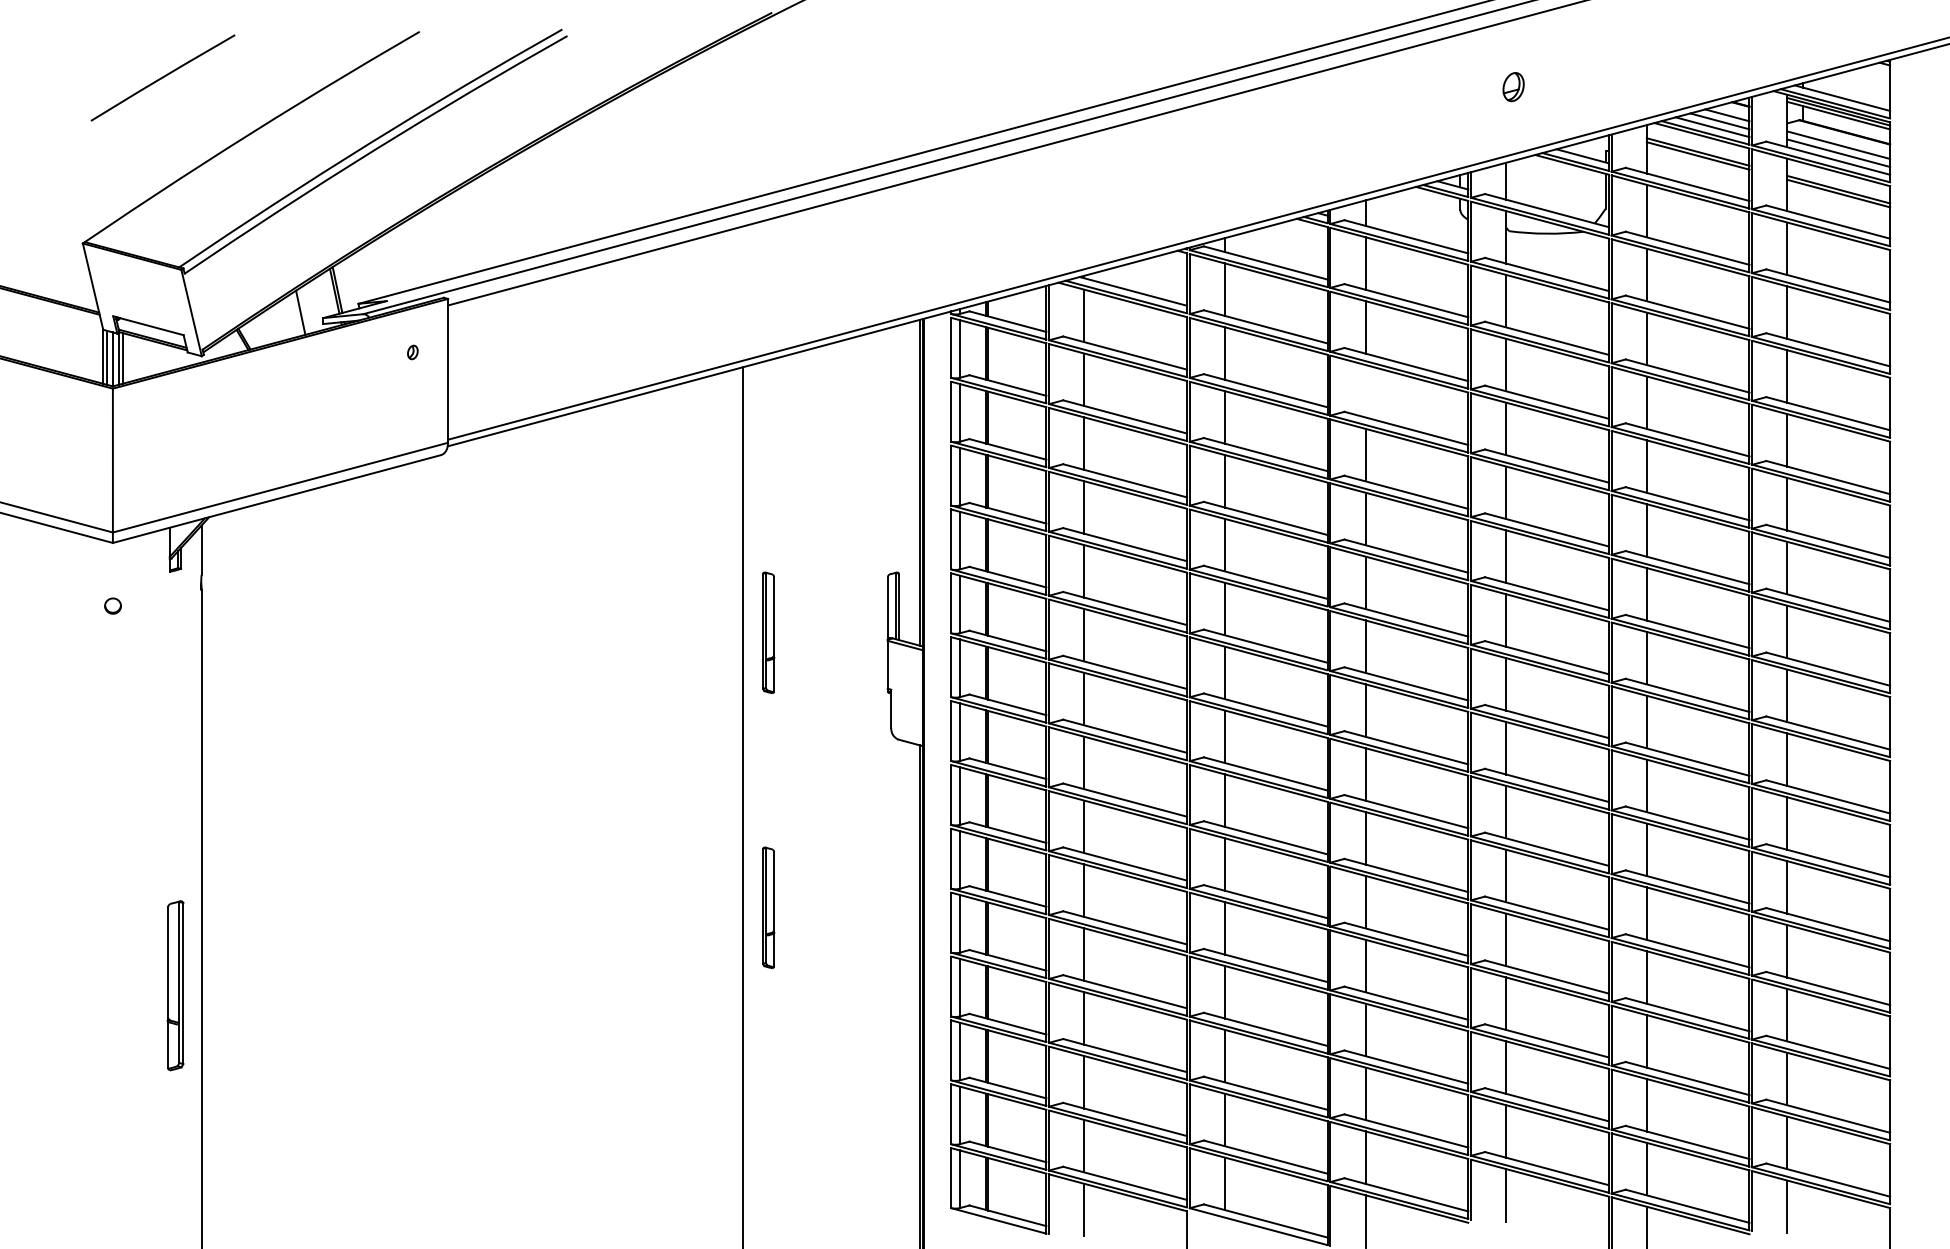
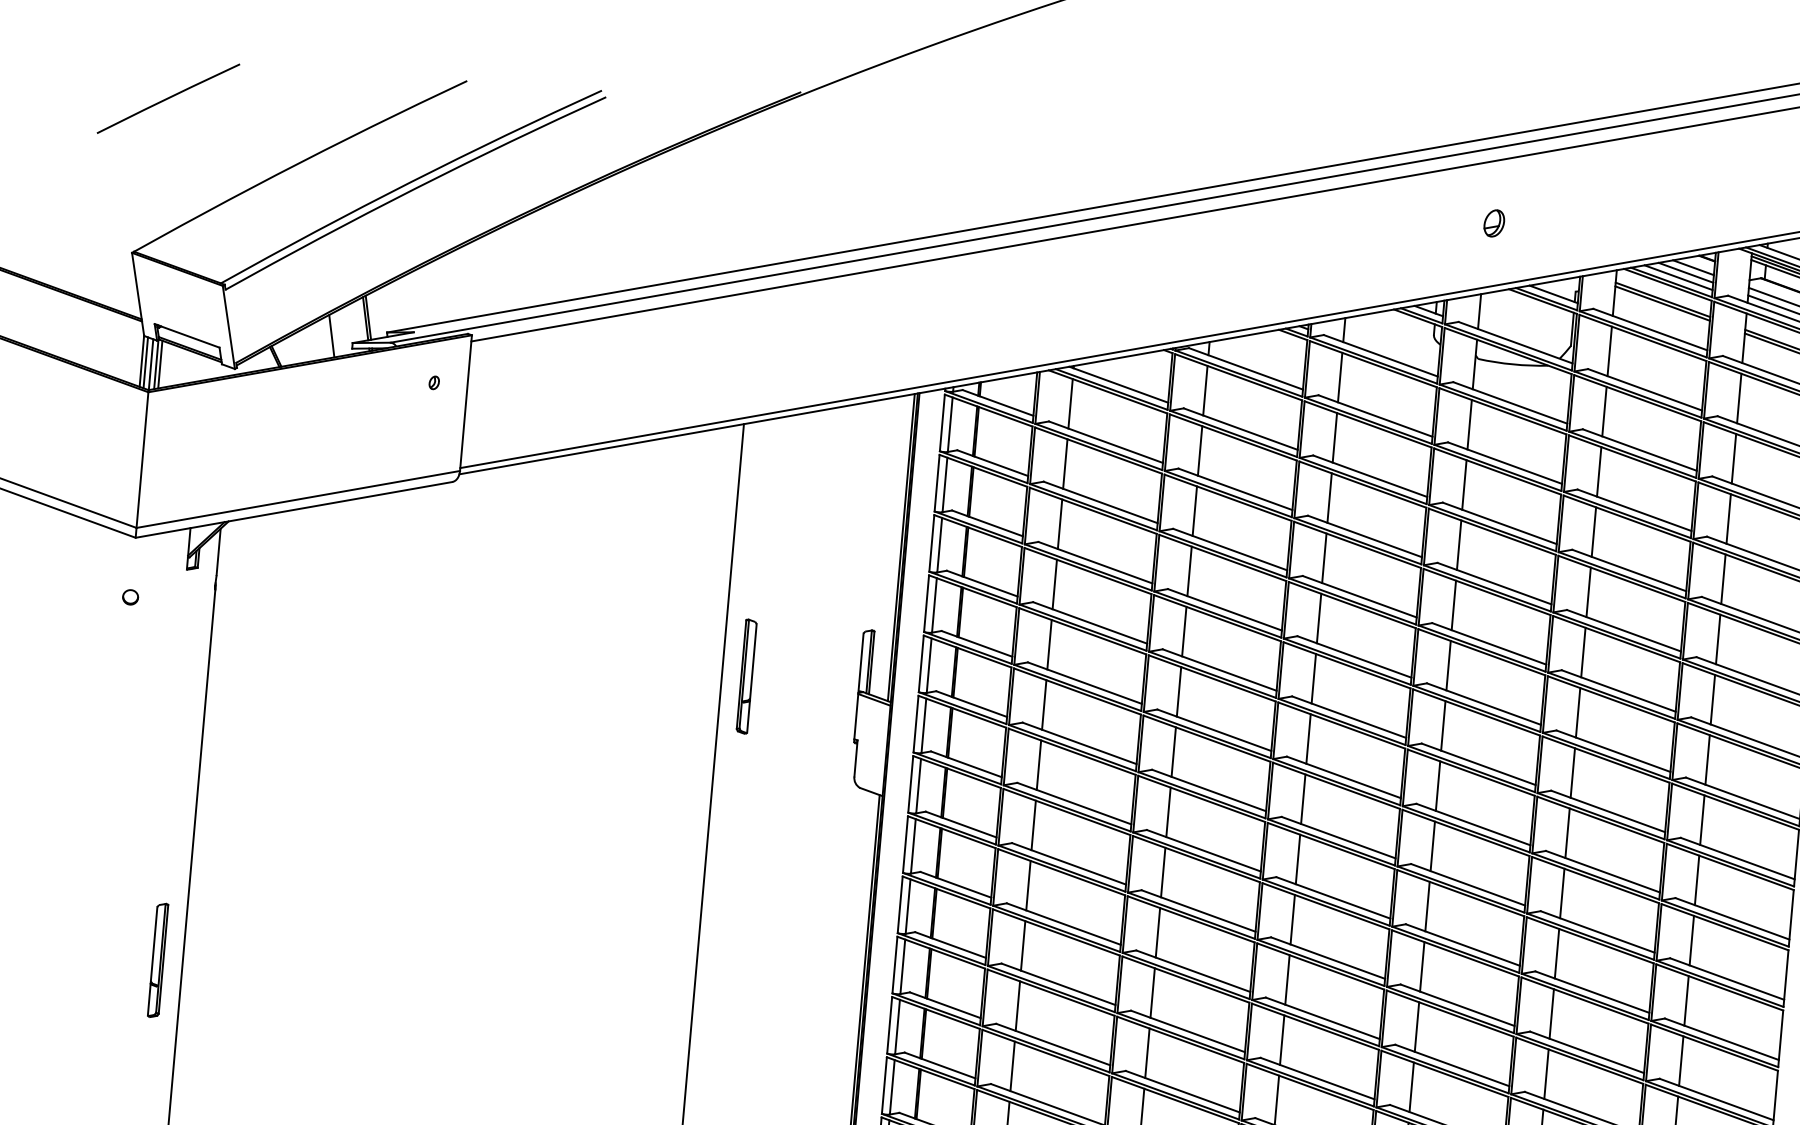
line: (162, 77) -> (168, 98), moved
line: (1365, 391) -> (1329, 498), added
part: (768, 907) -> (723, 935), removed
part: (174, 985) -> (157, 960), size x0.71

